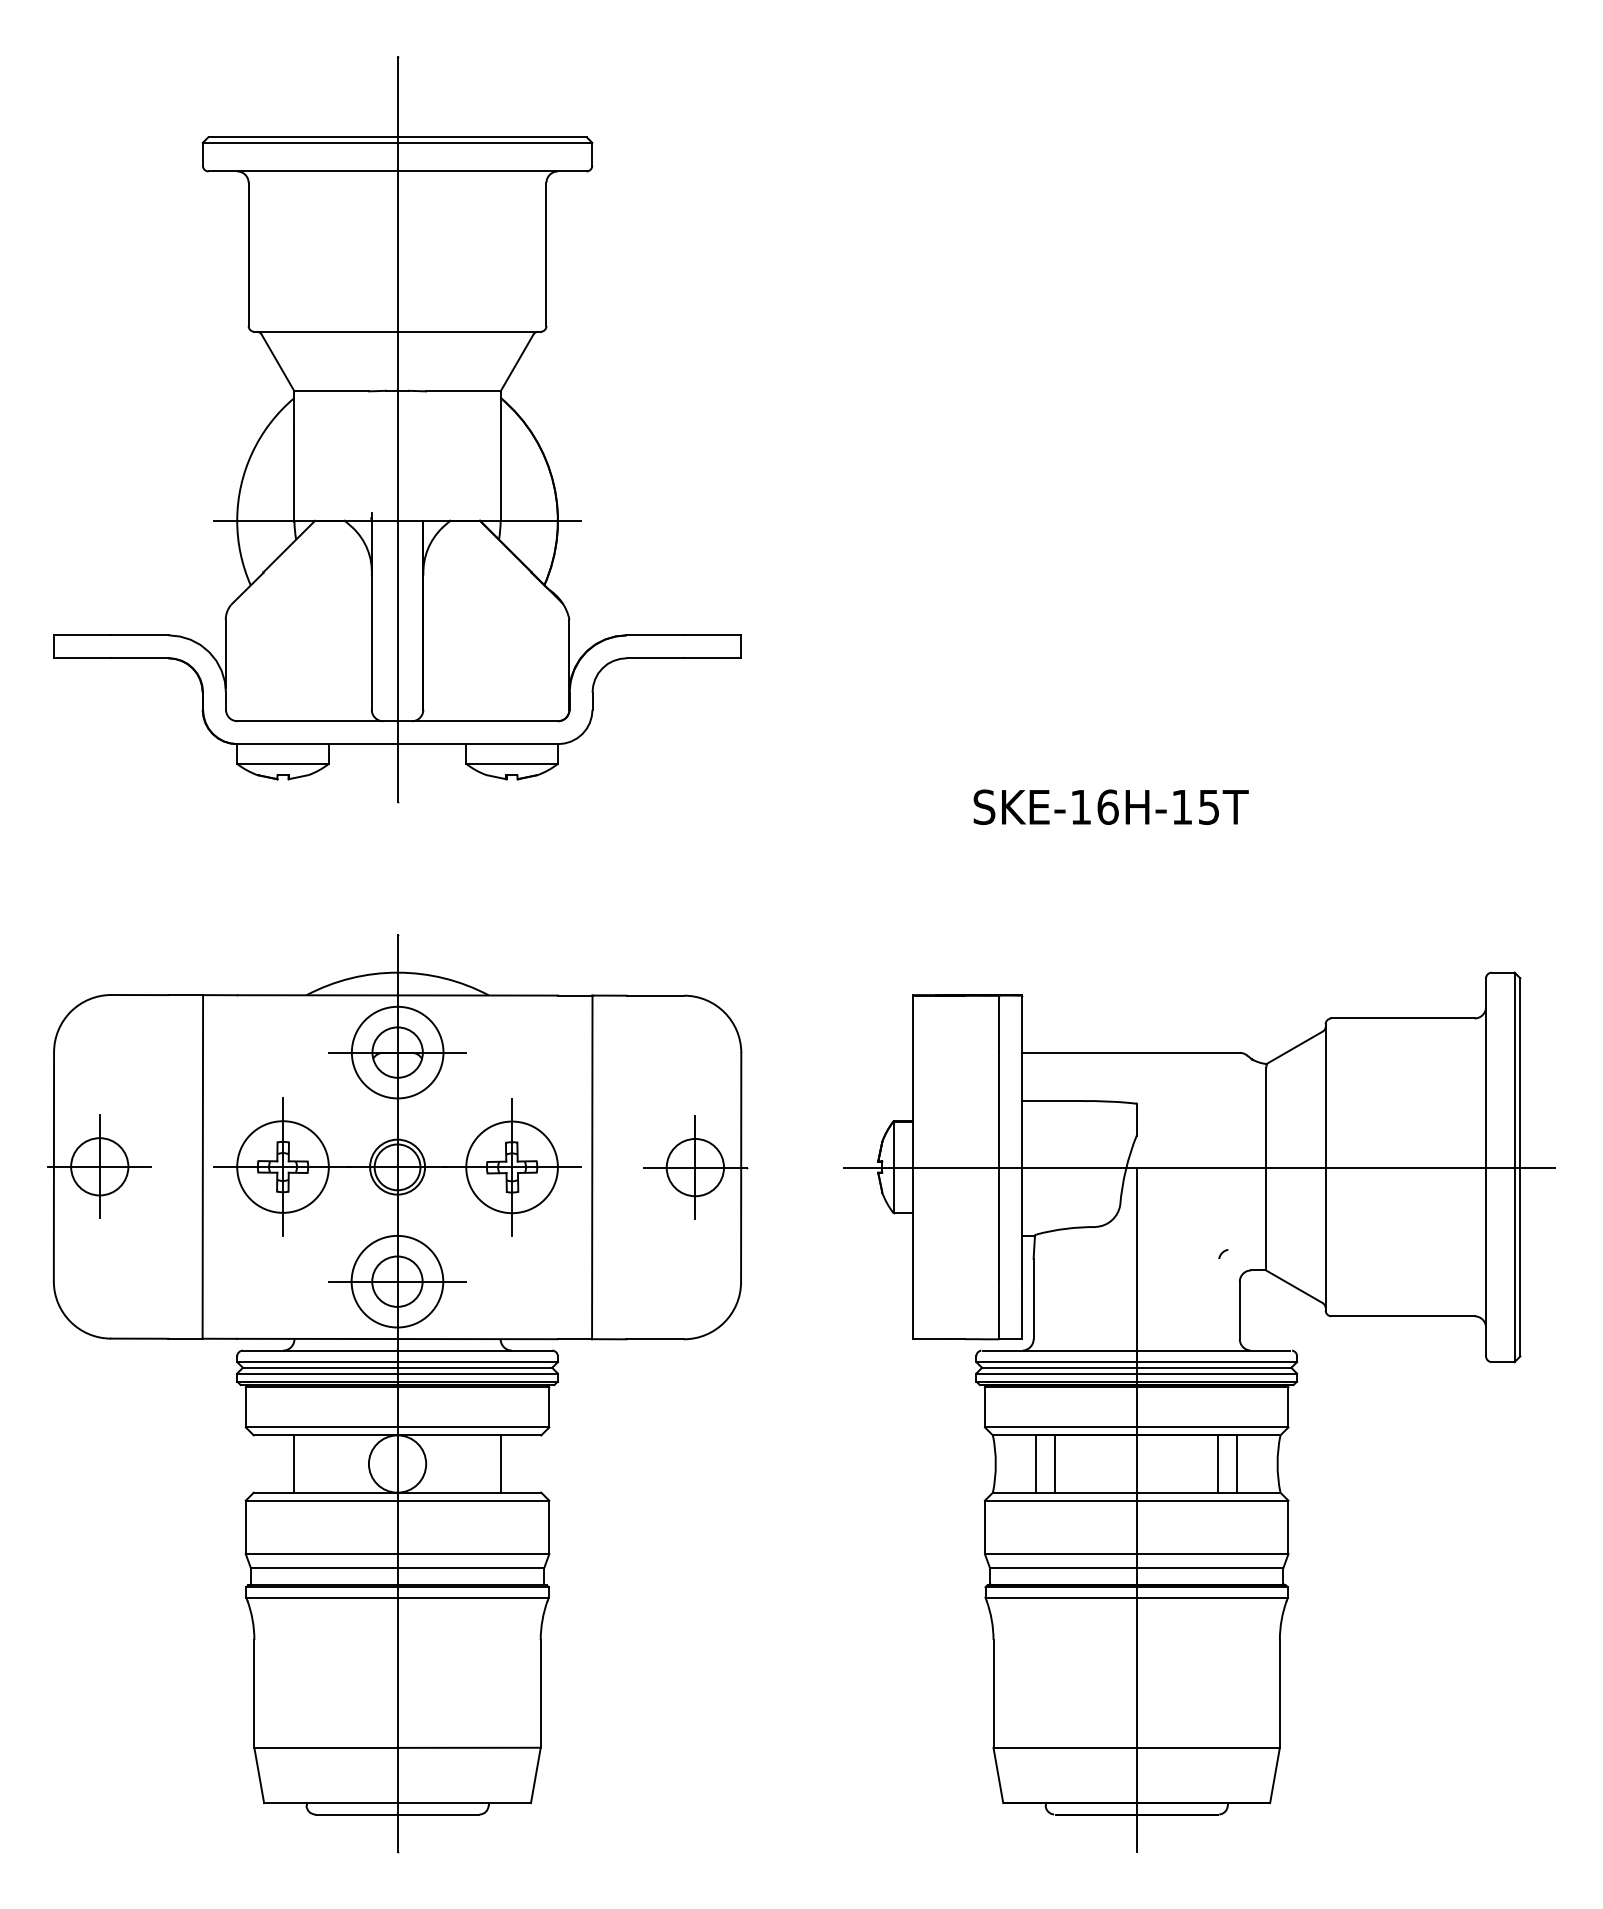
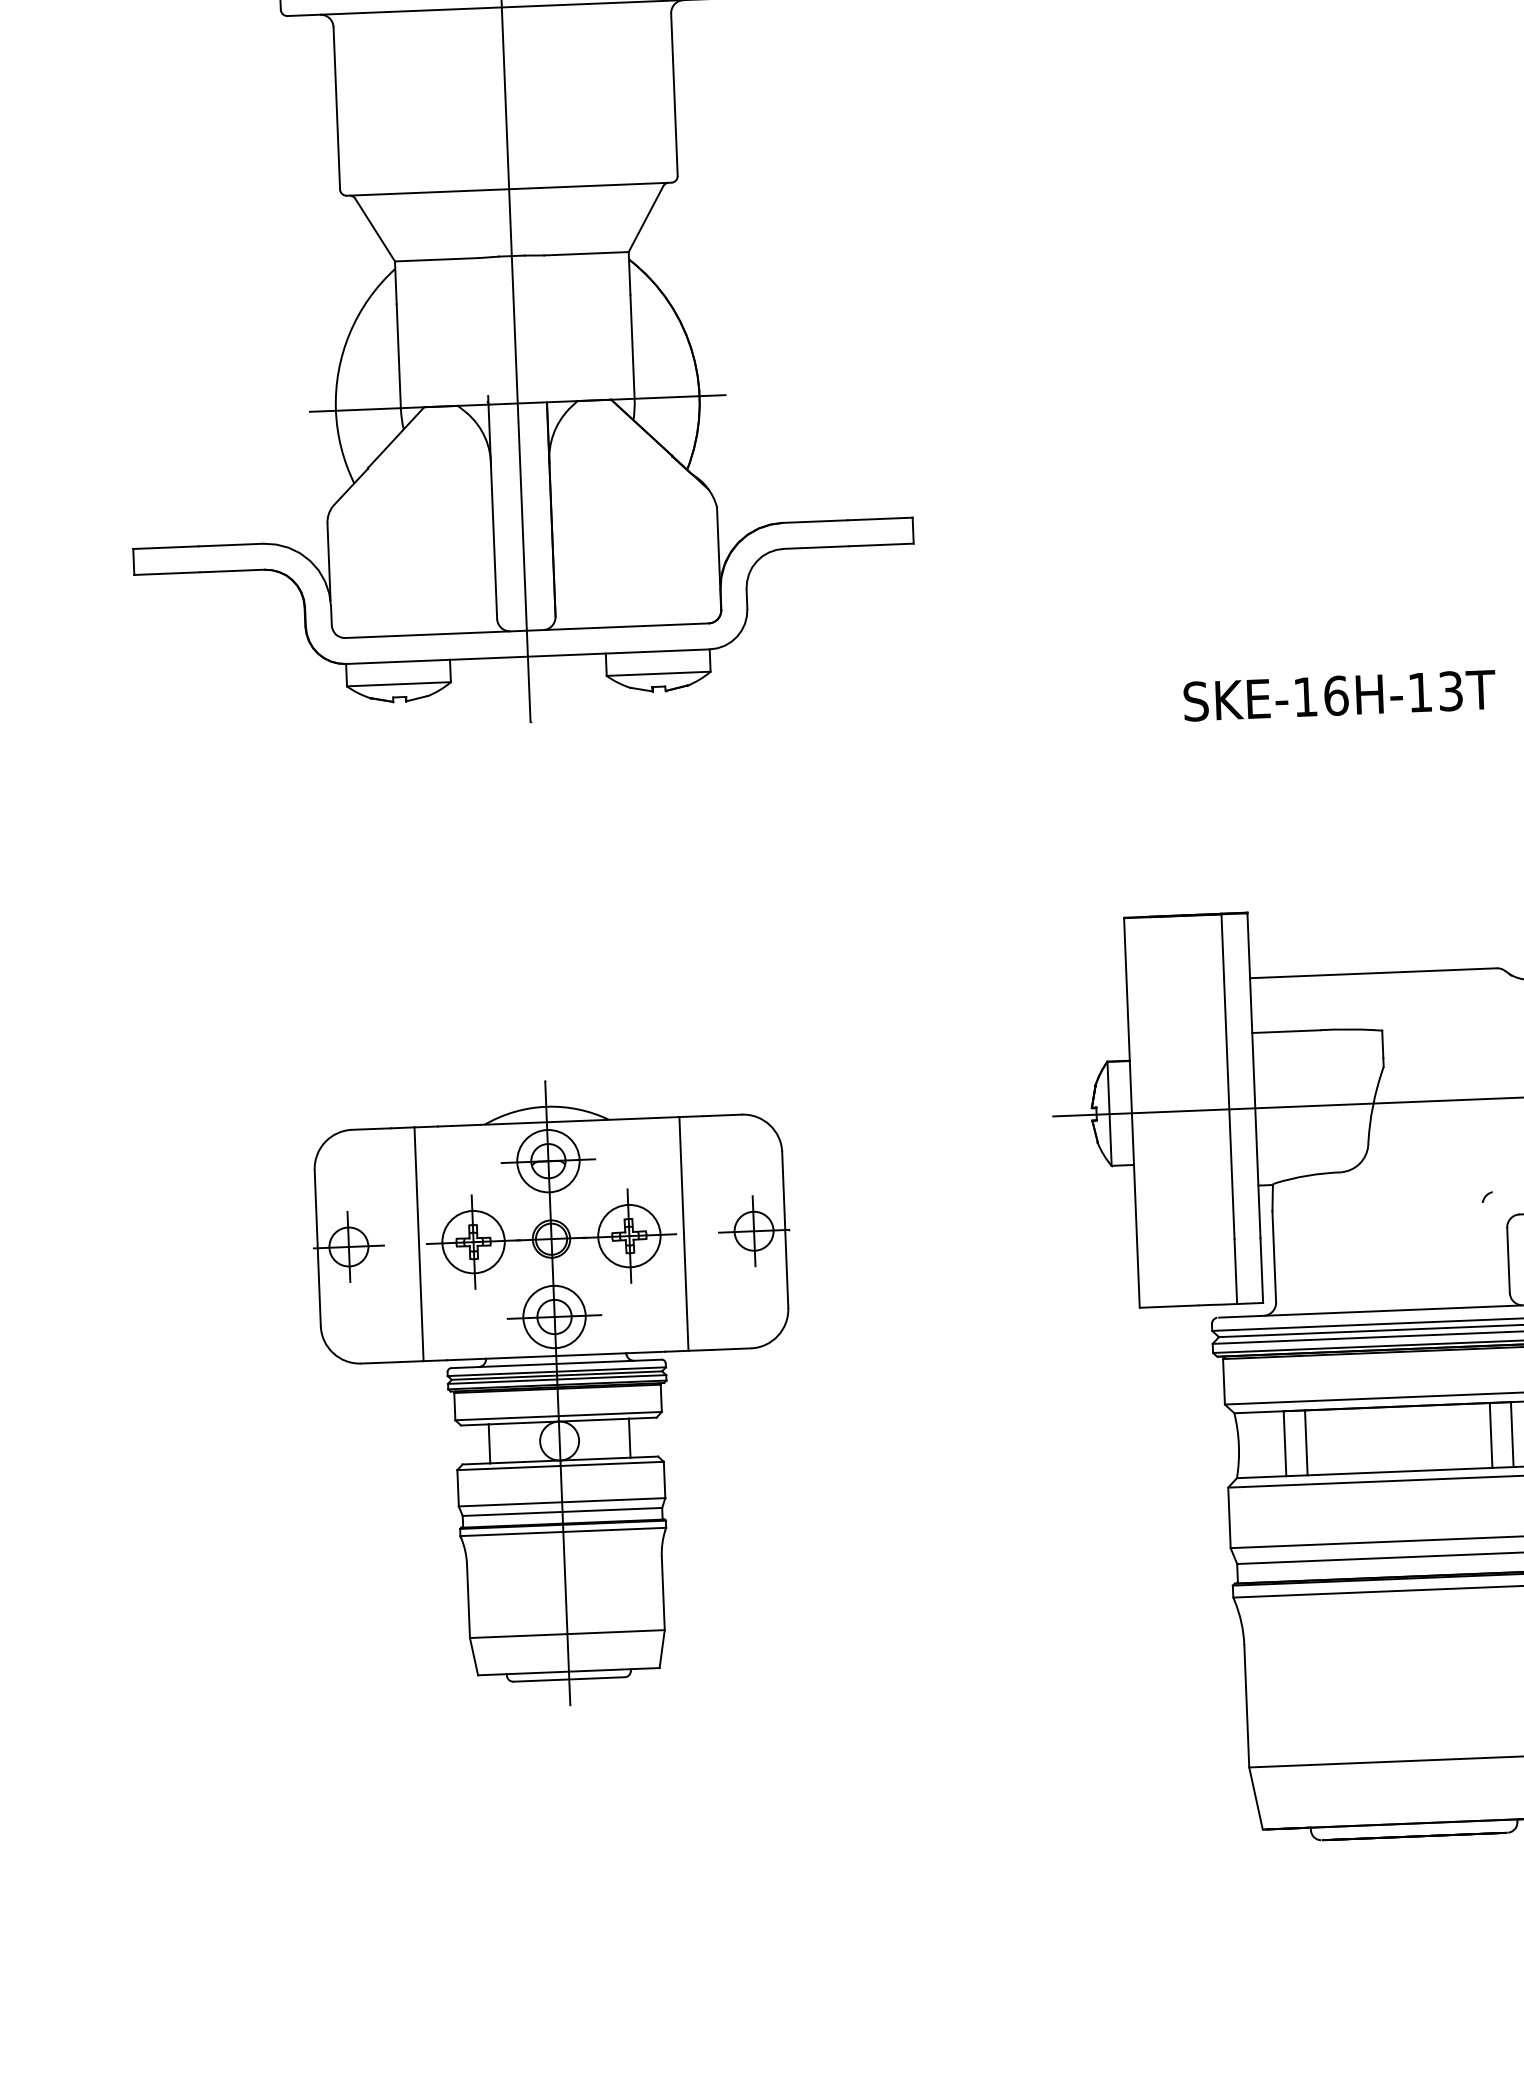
text: (1209, 806) -> (1451, 690), SKE-16H-15T -> SKE-16H-13T
part: (397, 1393) -> (557, 1392), size x0.6
line: (1136, 1509) -> (1400, 1490), removed

